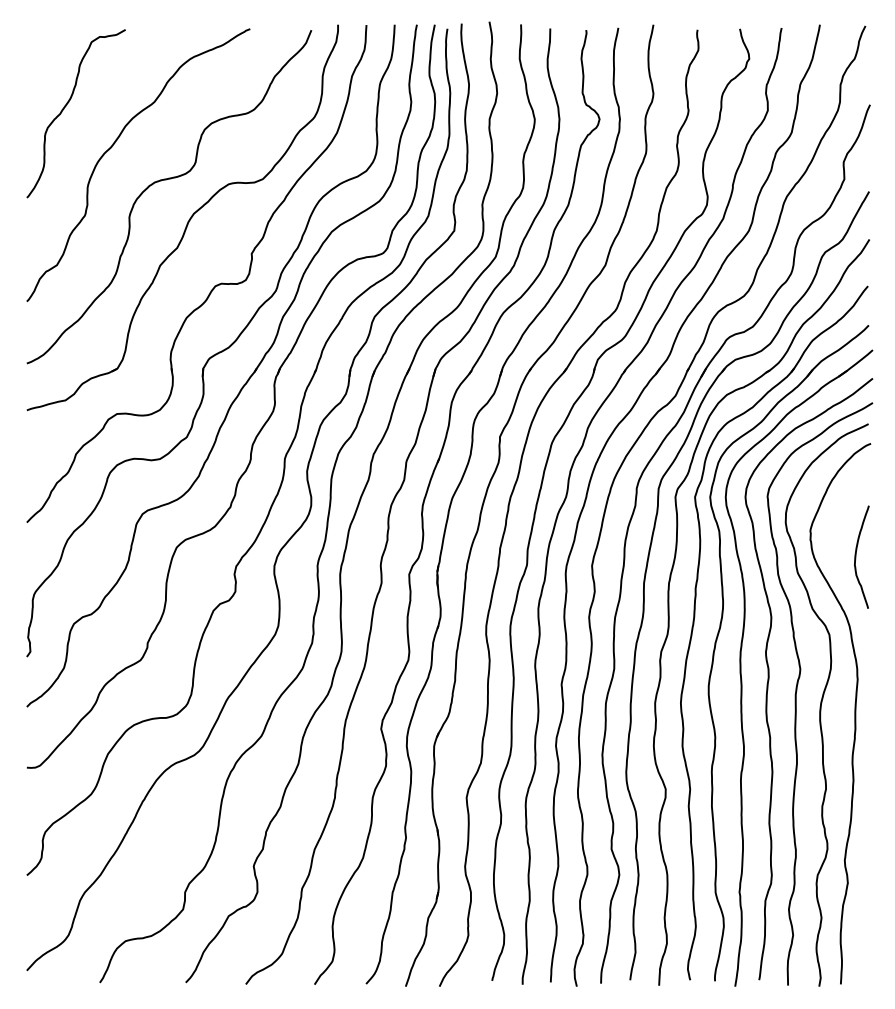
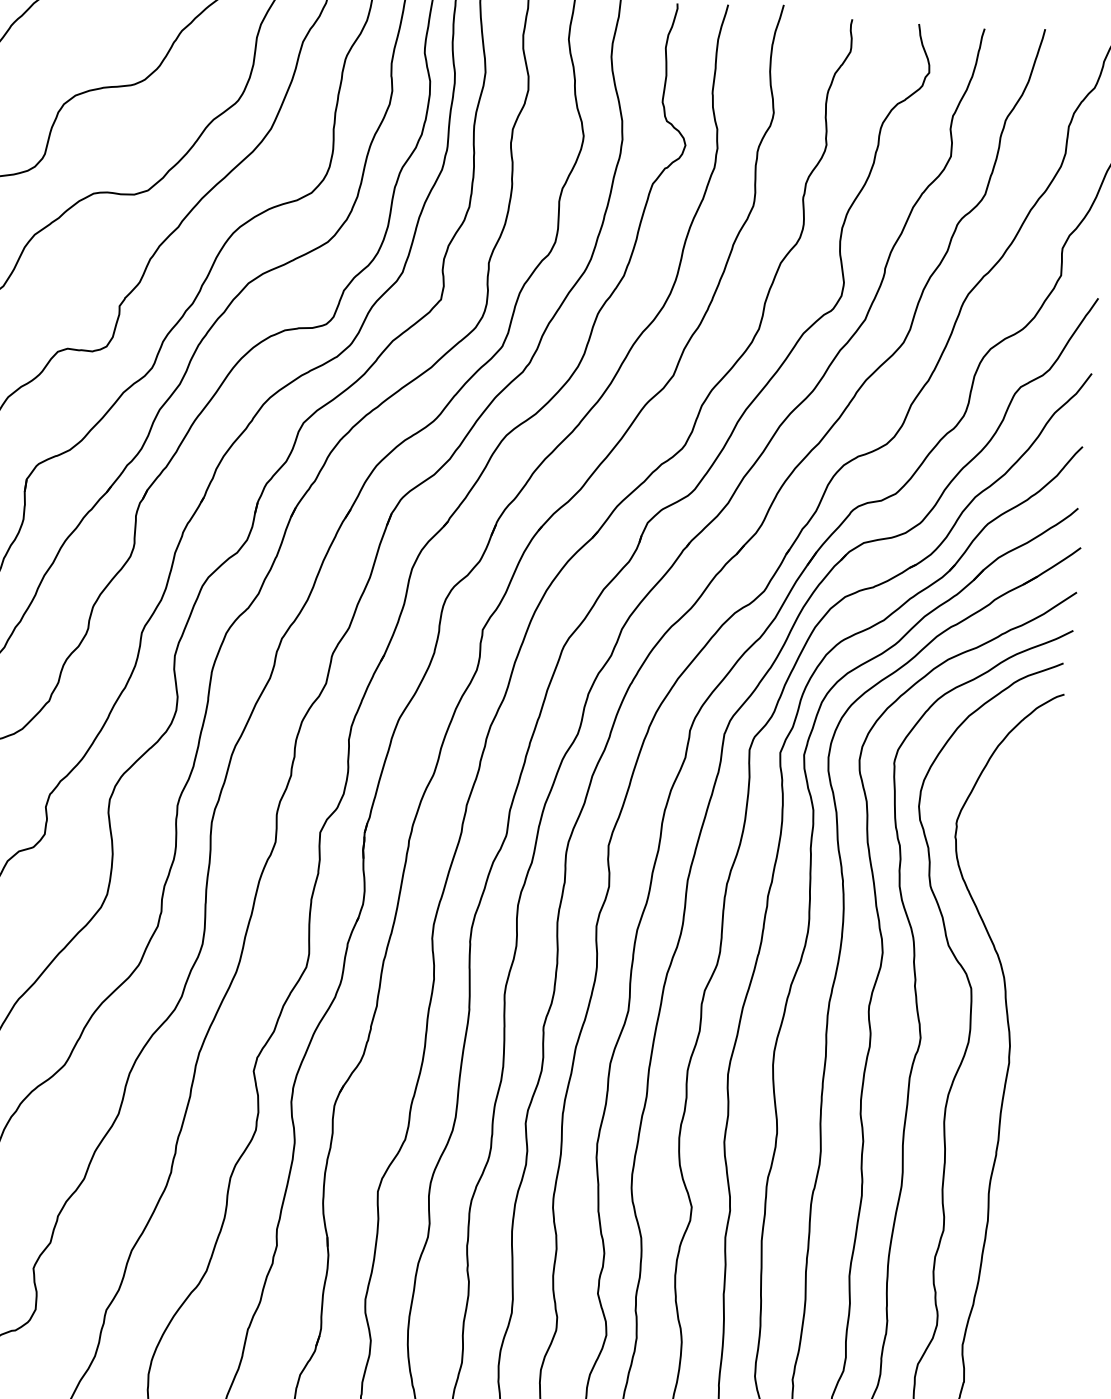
curve: (856, 556) -> (1025, 869), removed

